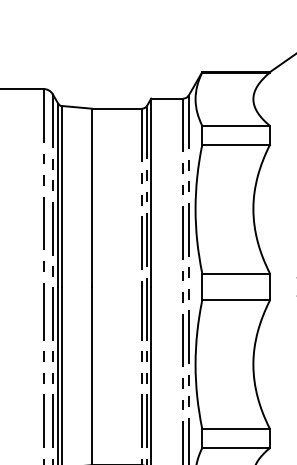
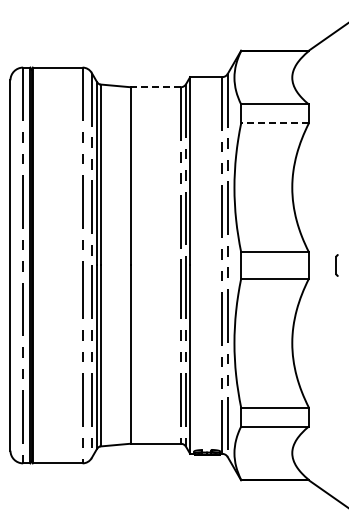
line: (116, 108) -> (155, 87), solid -> dashed
line: (236, 144) -> (275, 123), solid -> dashed

